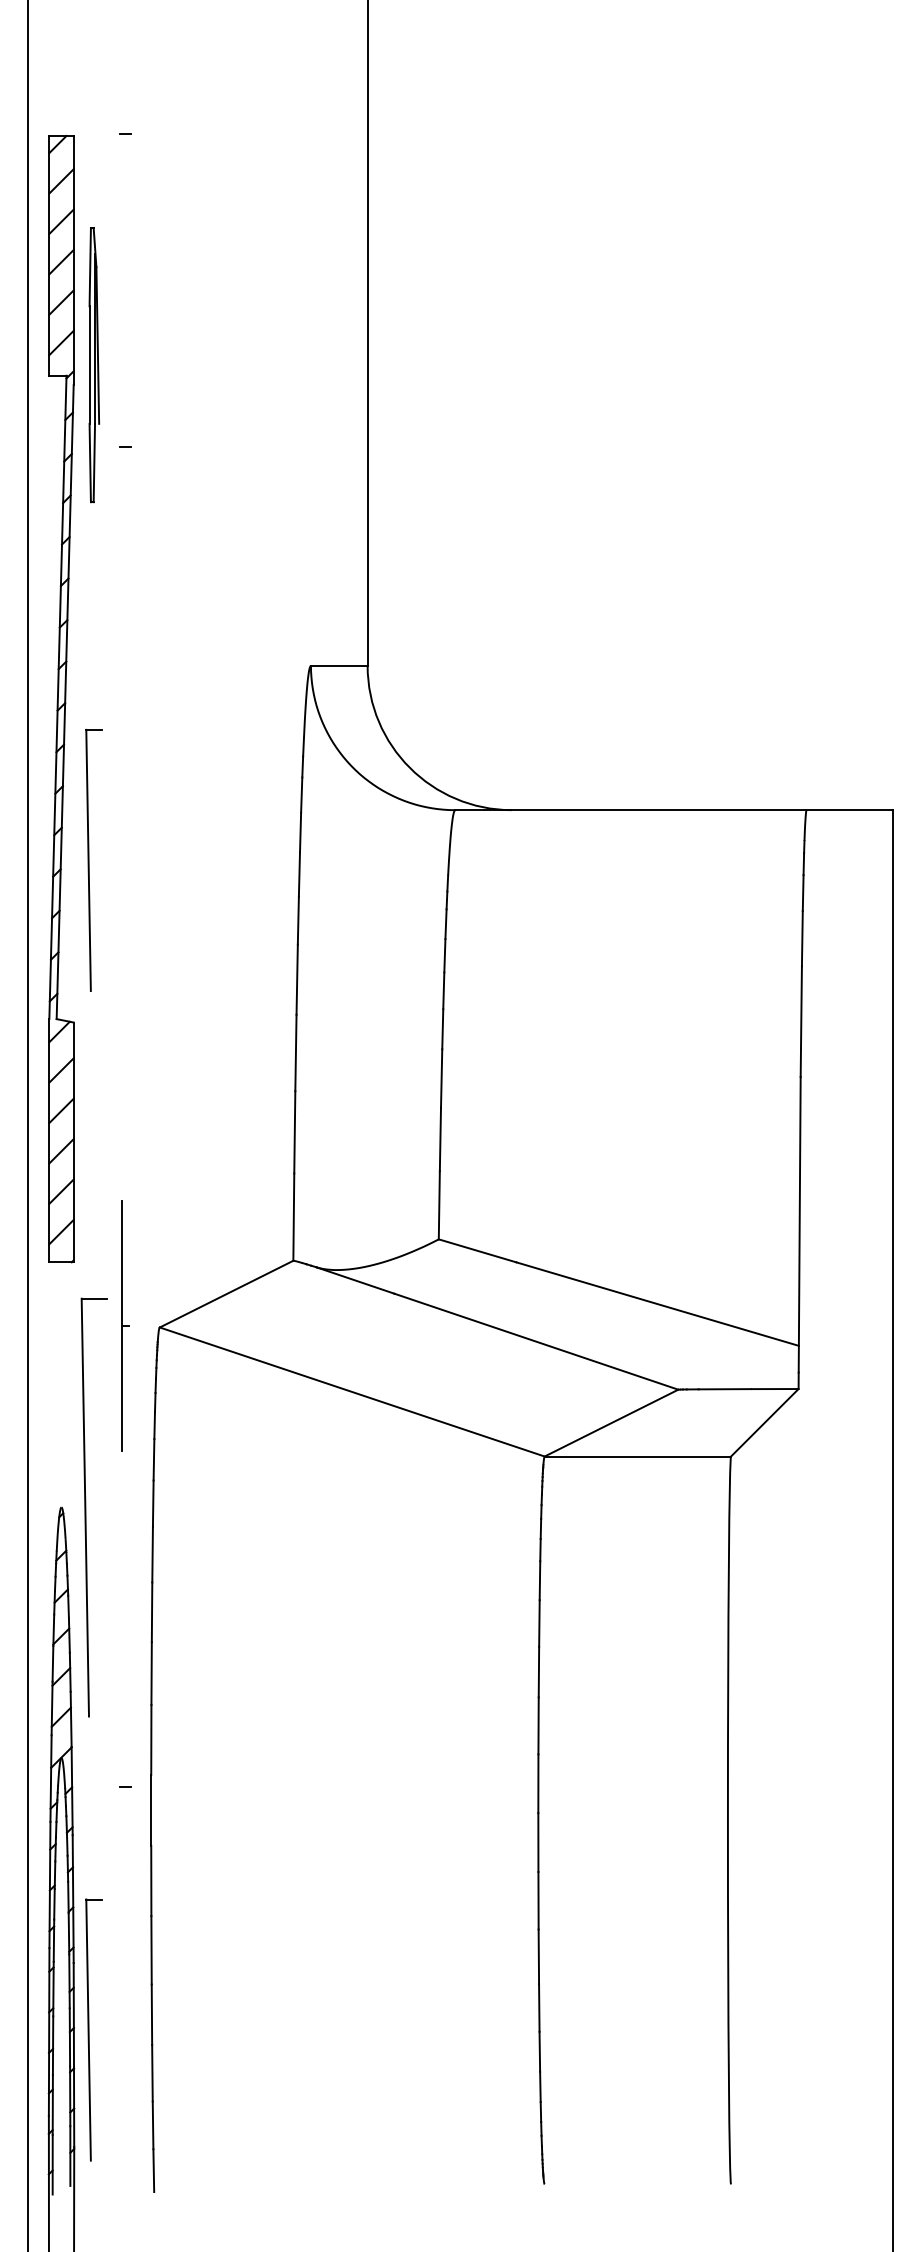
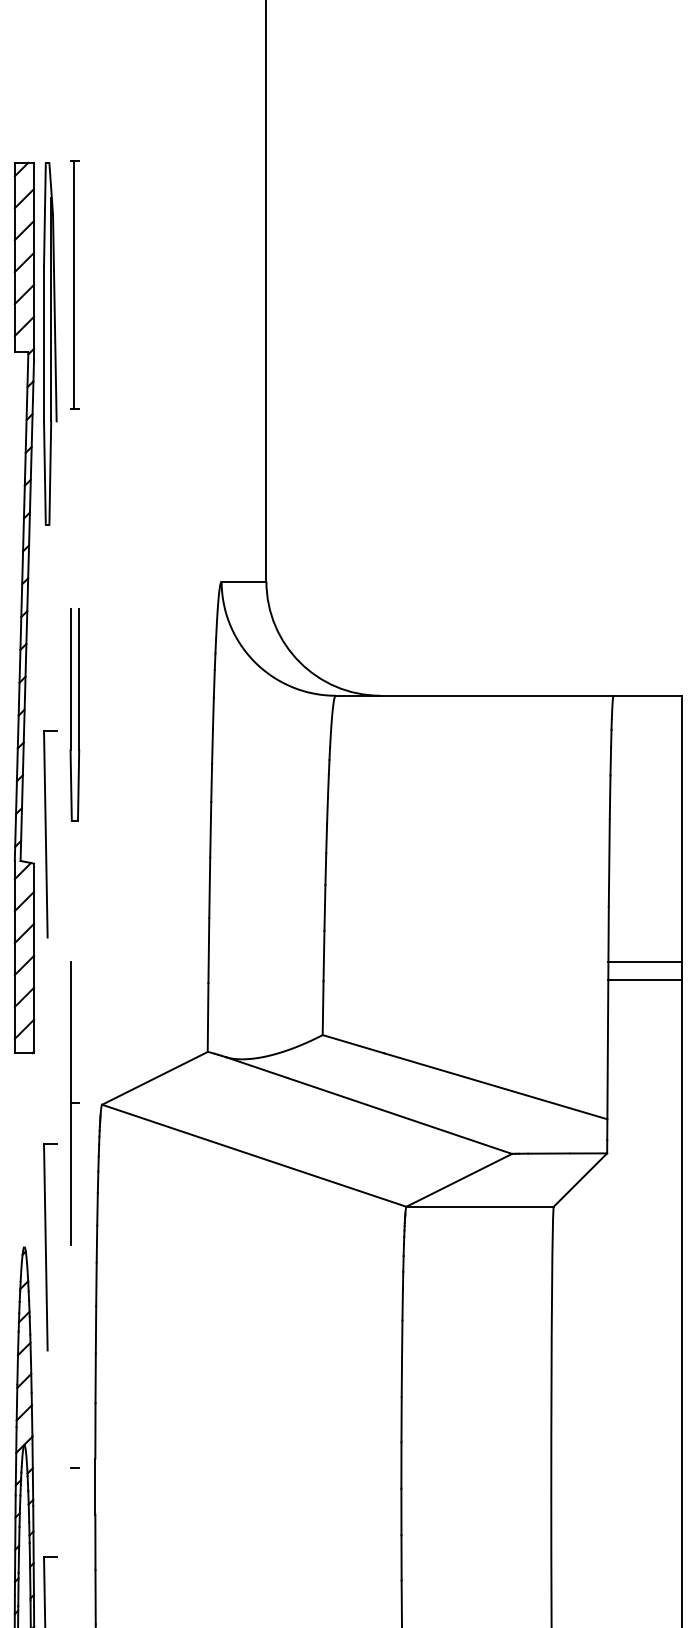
line: (124, 290) -> (74, 284), added
part: (94, 364) -> (50, 343), size x1.67
part: (125, 834) -> (75, 714), added
part: (93, 860) -> (49, 834), moved
line: (846, 1146) -> (645, 961), added
line: (846, 1169) -> (645, 979), added
part: (125, 1325) -> (75, 1103), size x1.43
part: (93, 1507) -> (49, 1247), size x0.62

